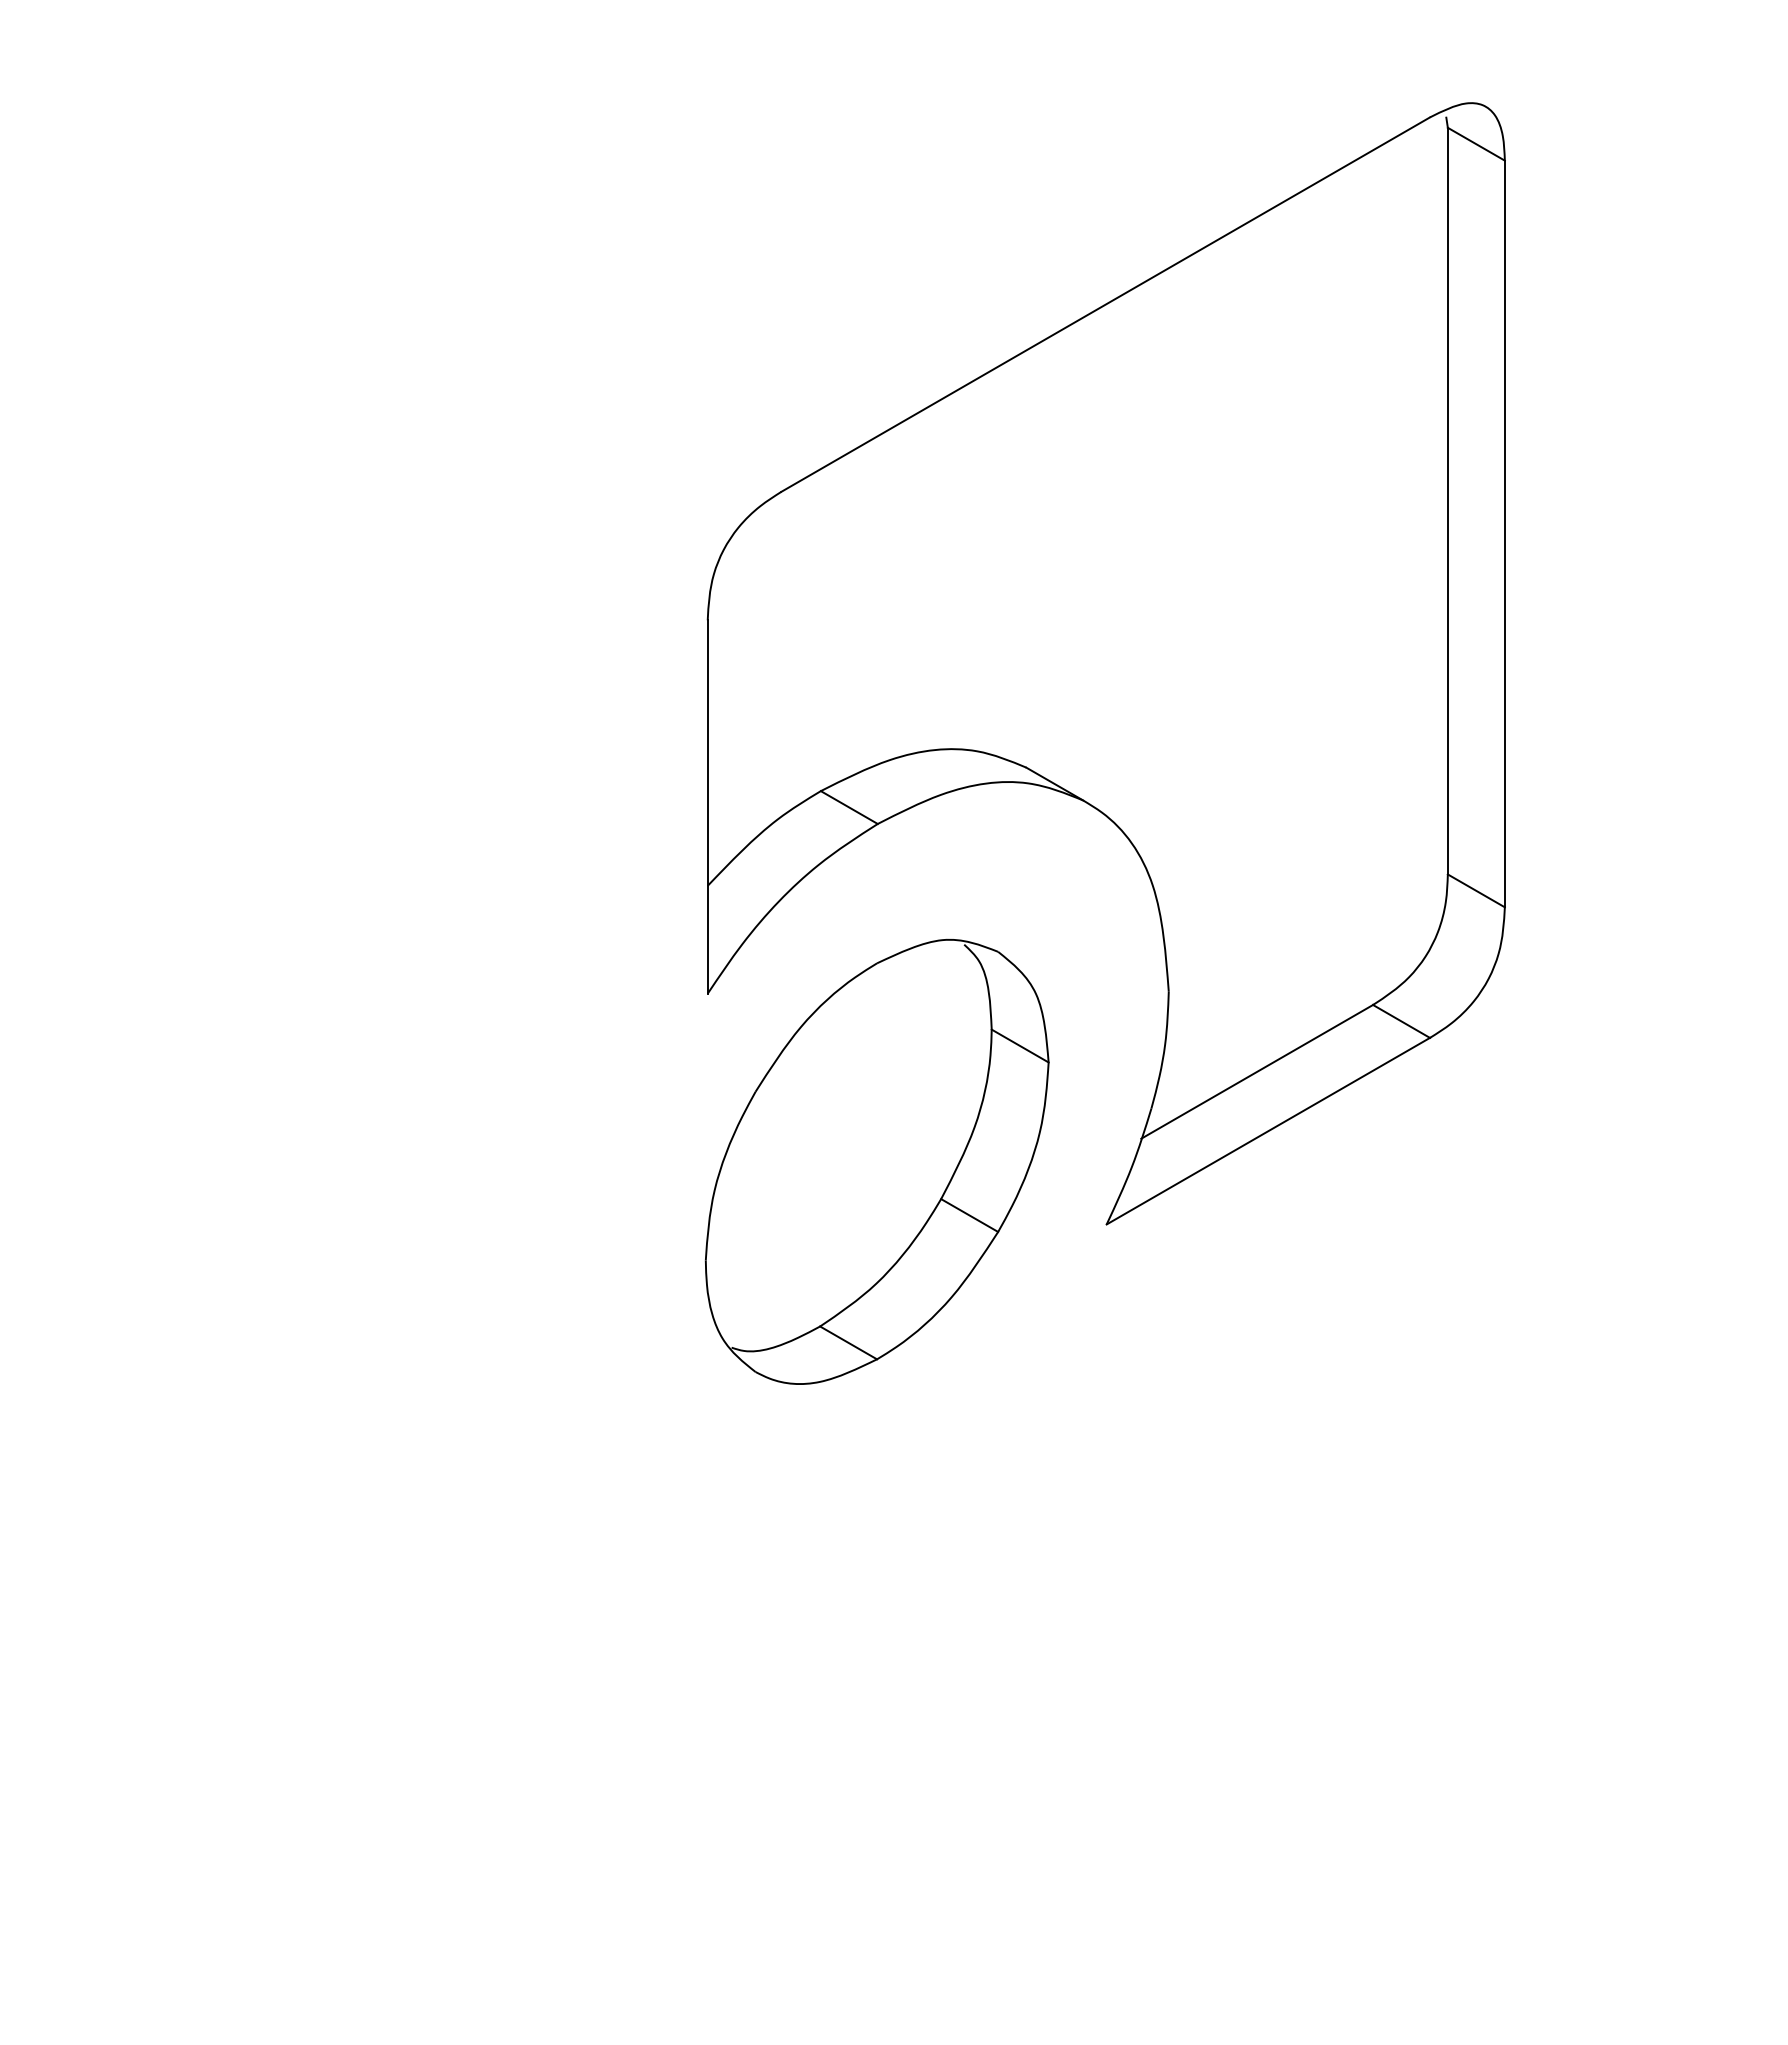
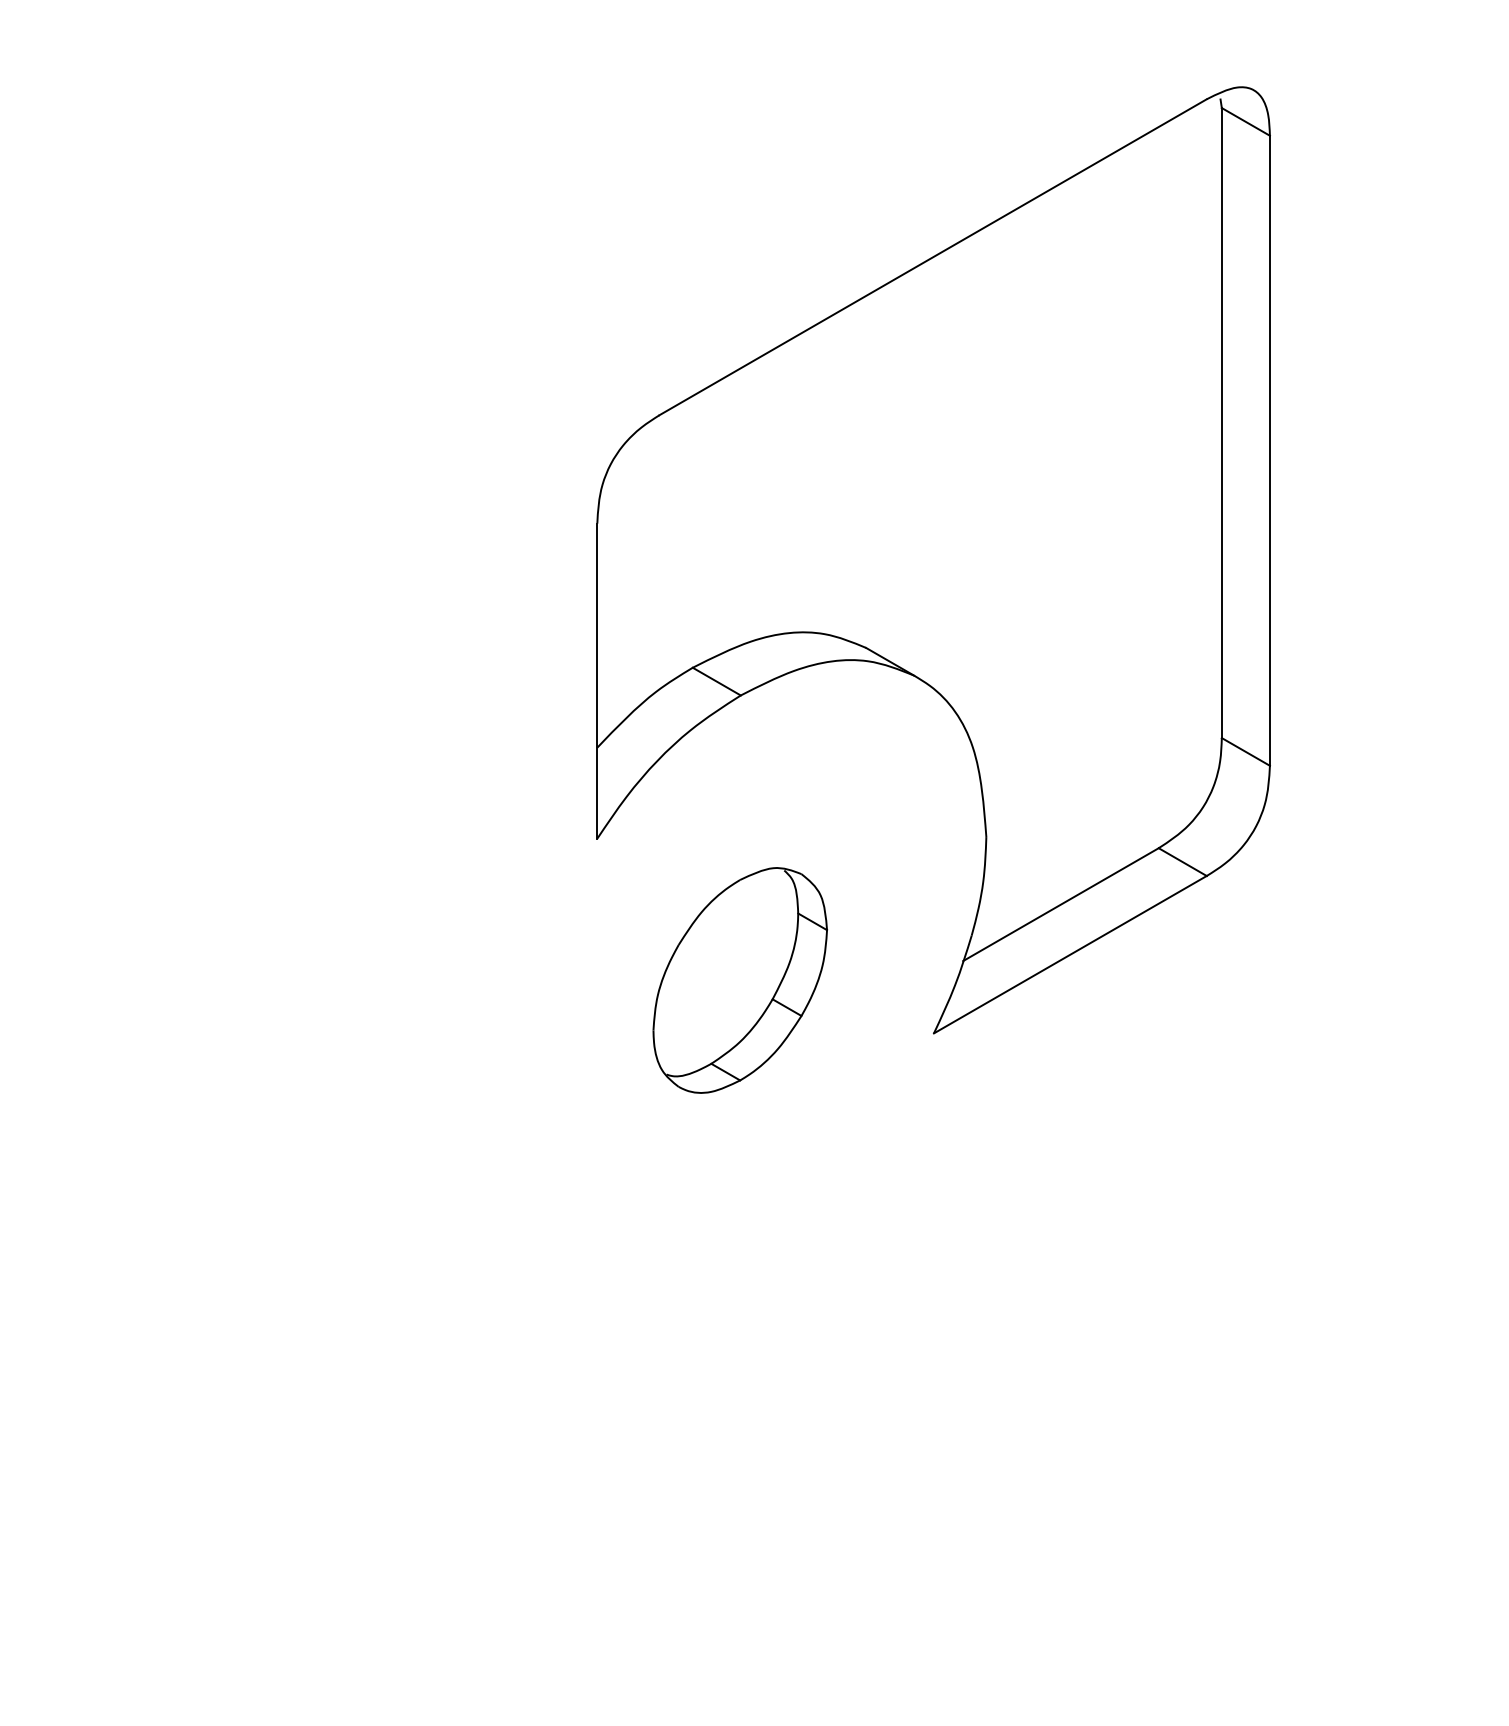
part: (876, 1161) -> (739, 980), size x0.6

